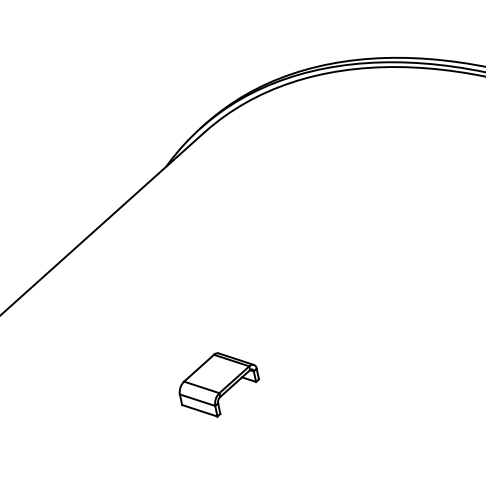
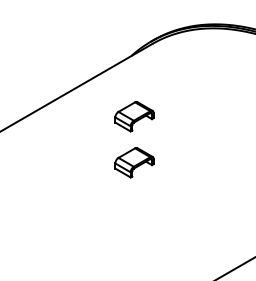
part: (198, 289) -> (134, 116), added

